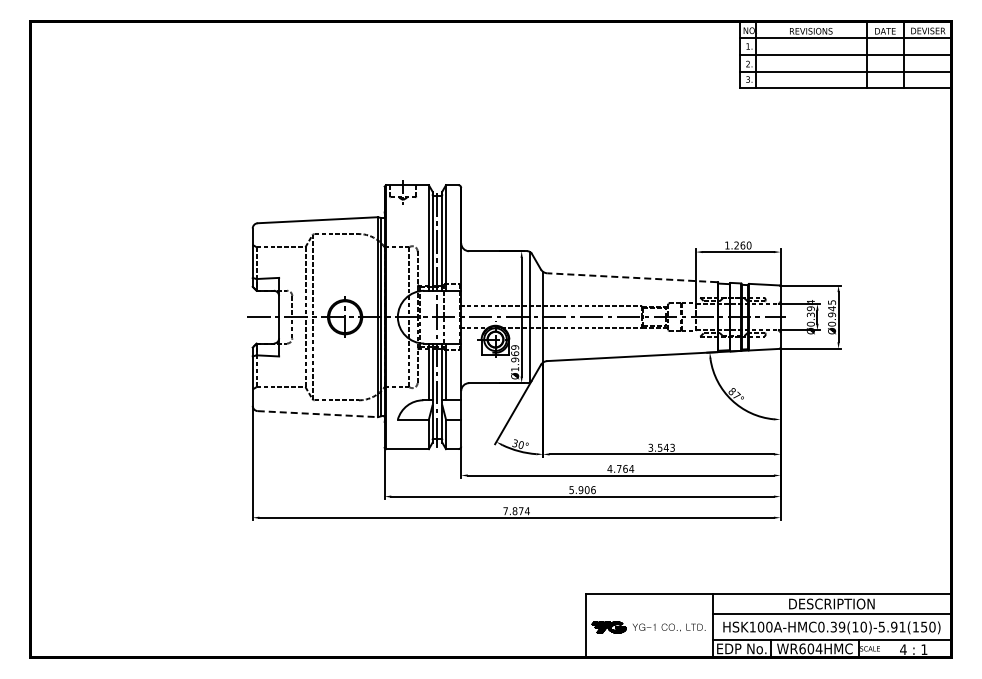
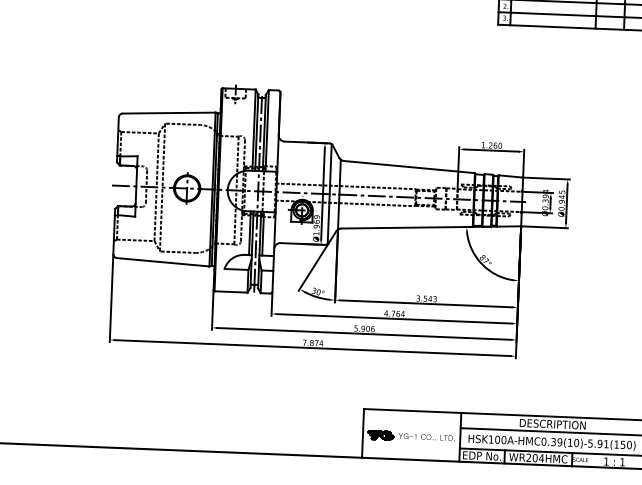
line: (631, 277) -> (408, 166), dashed -> solid
line: (318, 414) -> (163, 262), dashed -> solid
text: (802, 648) -> (528, 457), WR604HMC -> WR204HMC
text: (903, 649) -> (606, 461), 4 -> 1

